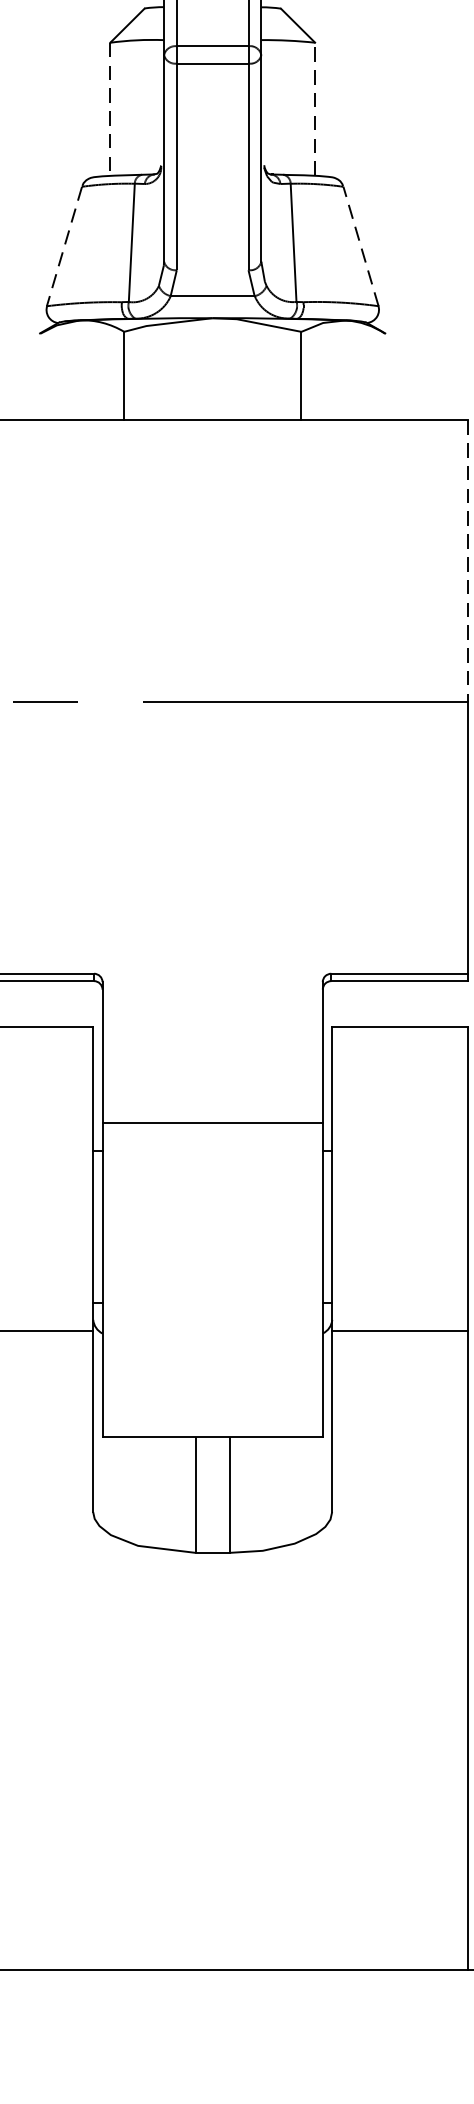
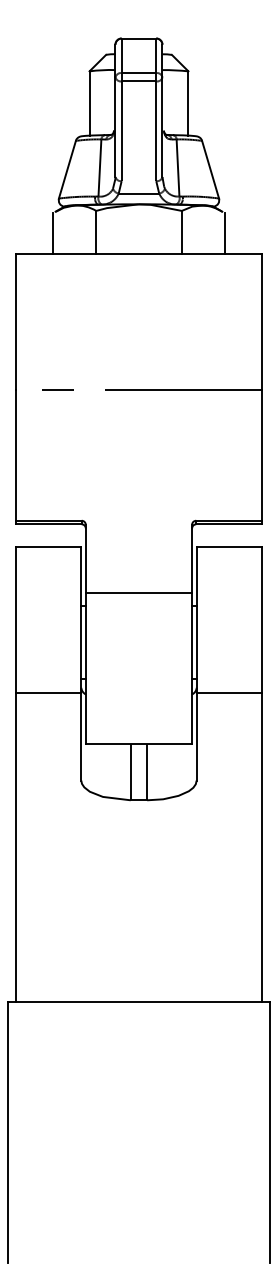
line: (315, 109) -> (188, 103), dashed -> solid
line: (110, 111) -> (89, 104), dashed -> solid
line: (360, 246) -> (210, 169), dashed -> solid
line: (64, 248) -> (67, 170), dashed -> solid
line: (35, 378) -> (53, 233), added
line: (389, 378) -> (224, 233), added
line: (468, 560) -> (262, 321), dashed -> solid

